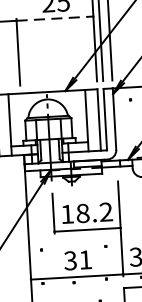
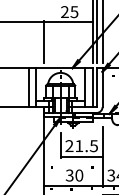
line: (56, 19) -> (69, 22), dashed -> solid
text: (86, 213) -> (81, 146), 18.2 -> 21.5
text: (85, 259) -> (79, 175), 31 -> 30

